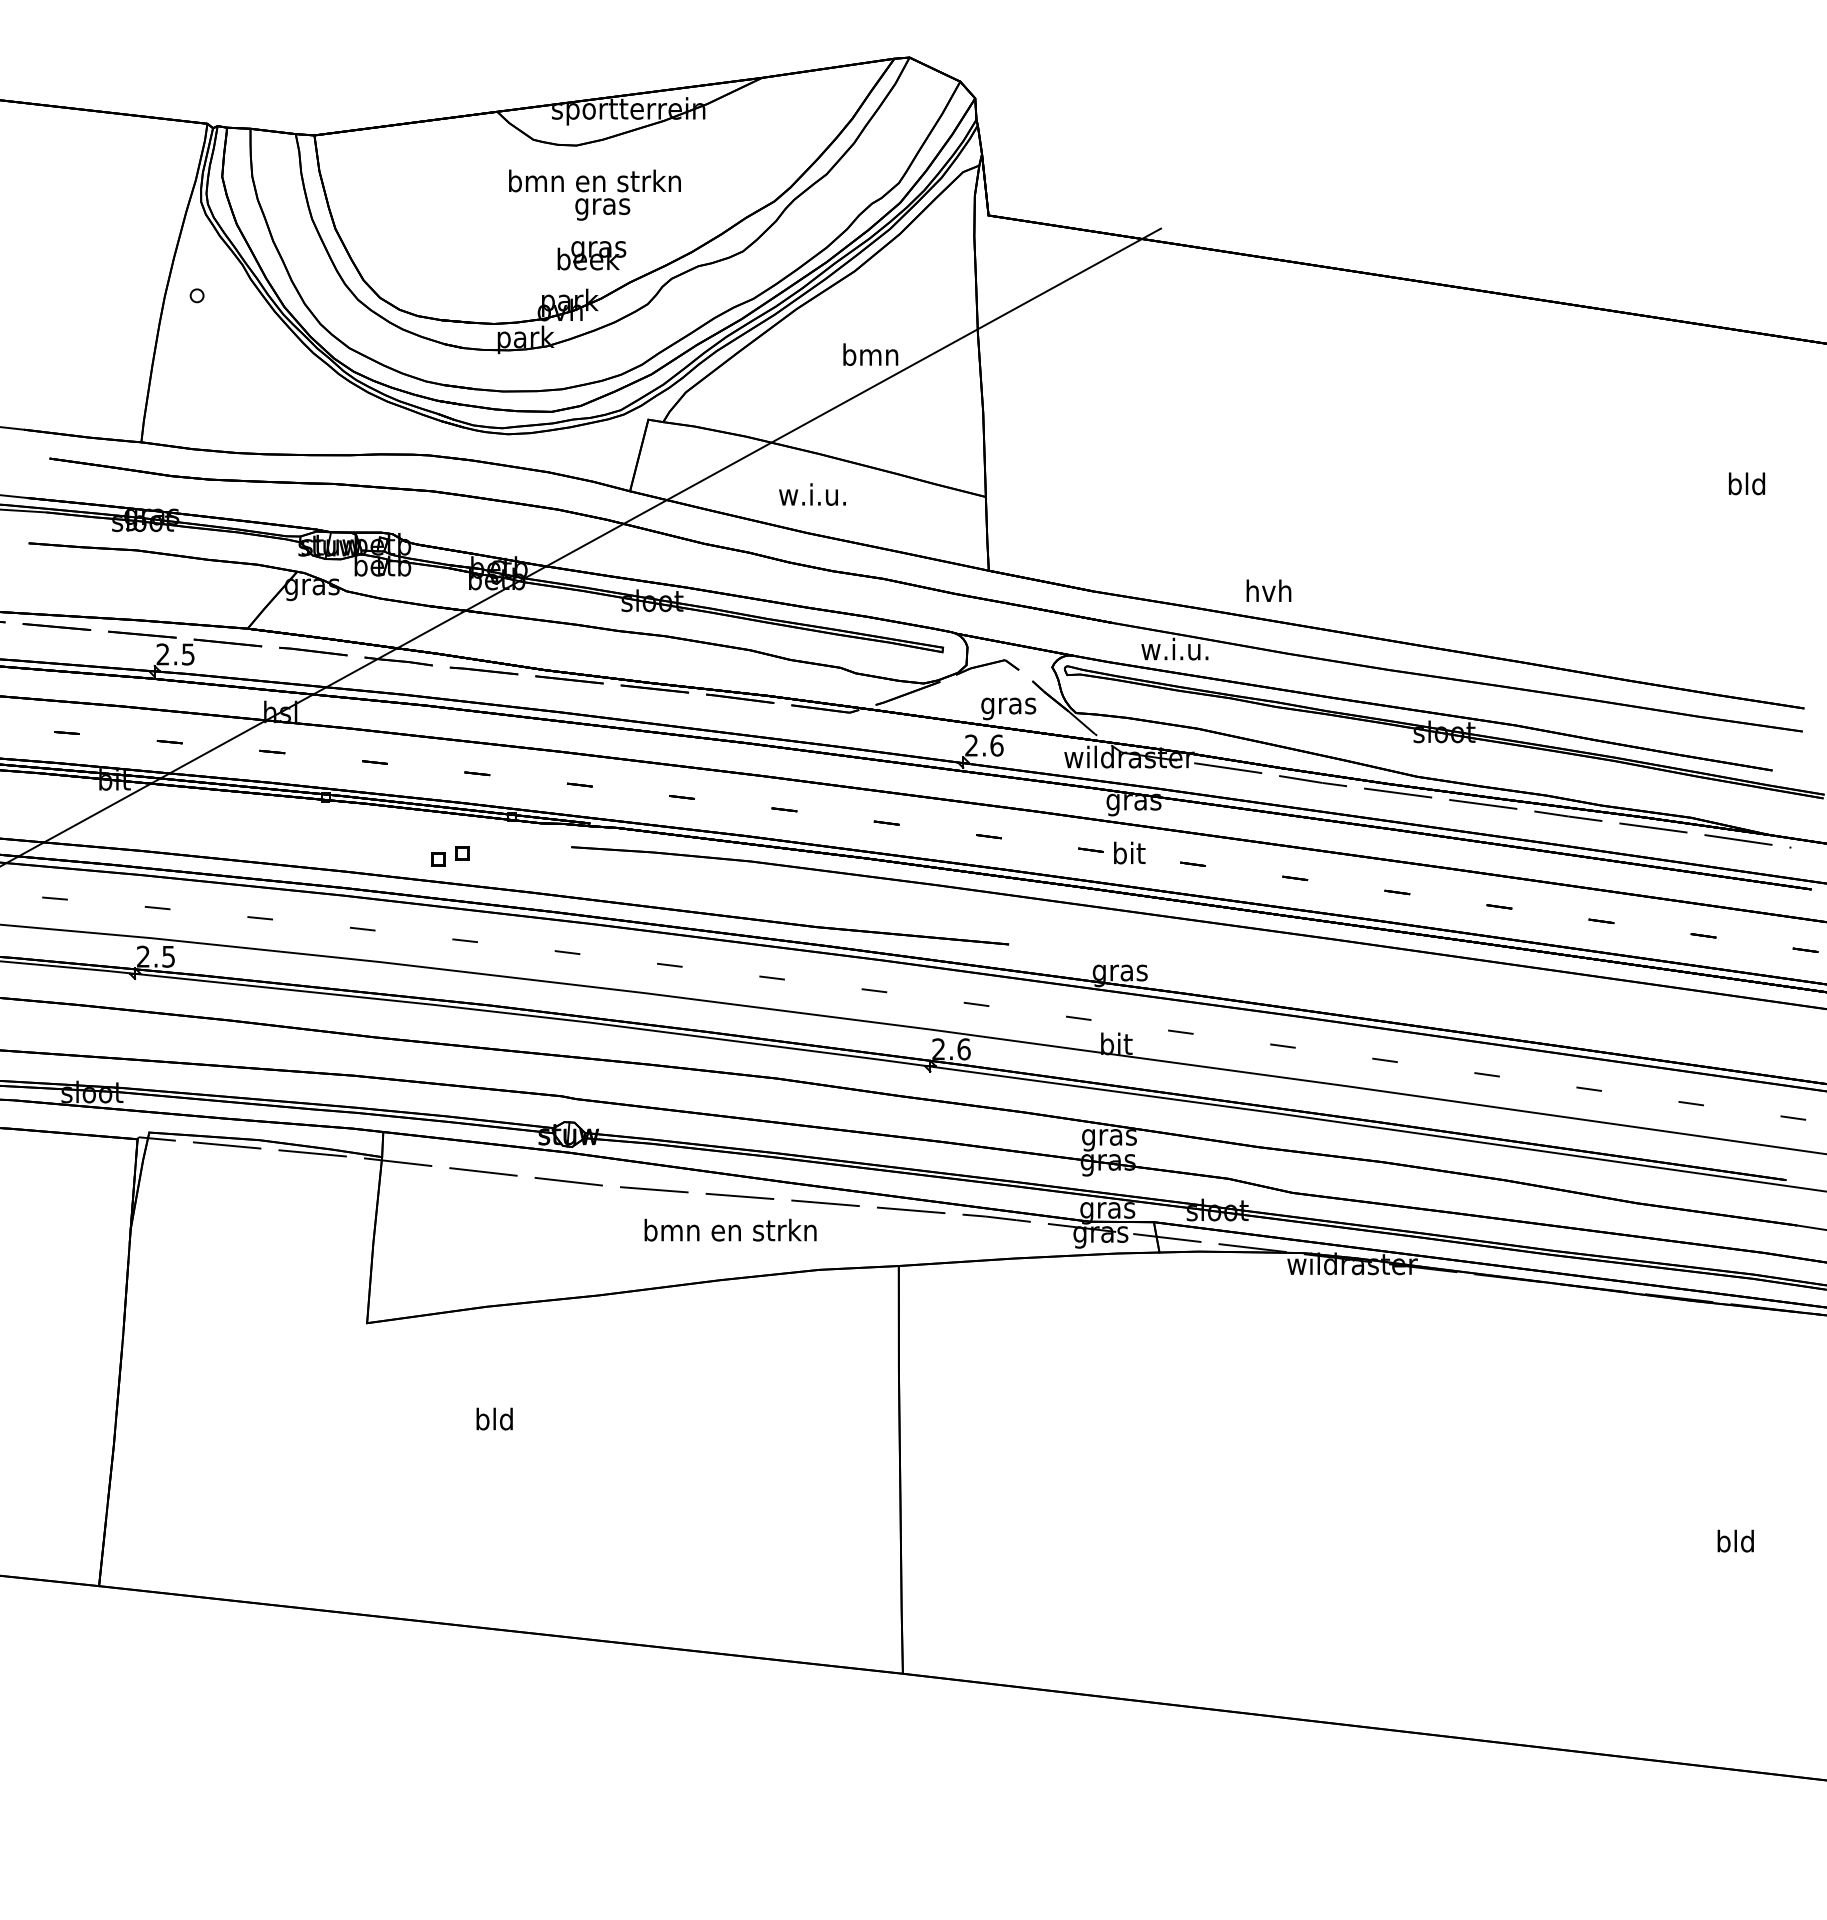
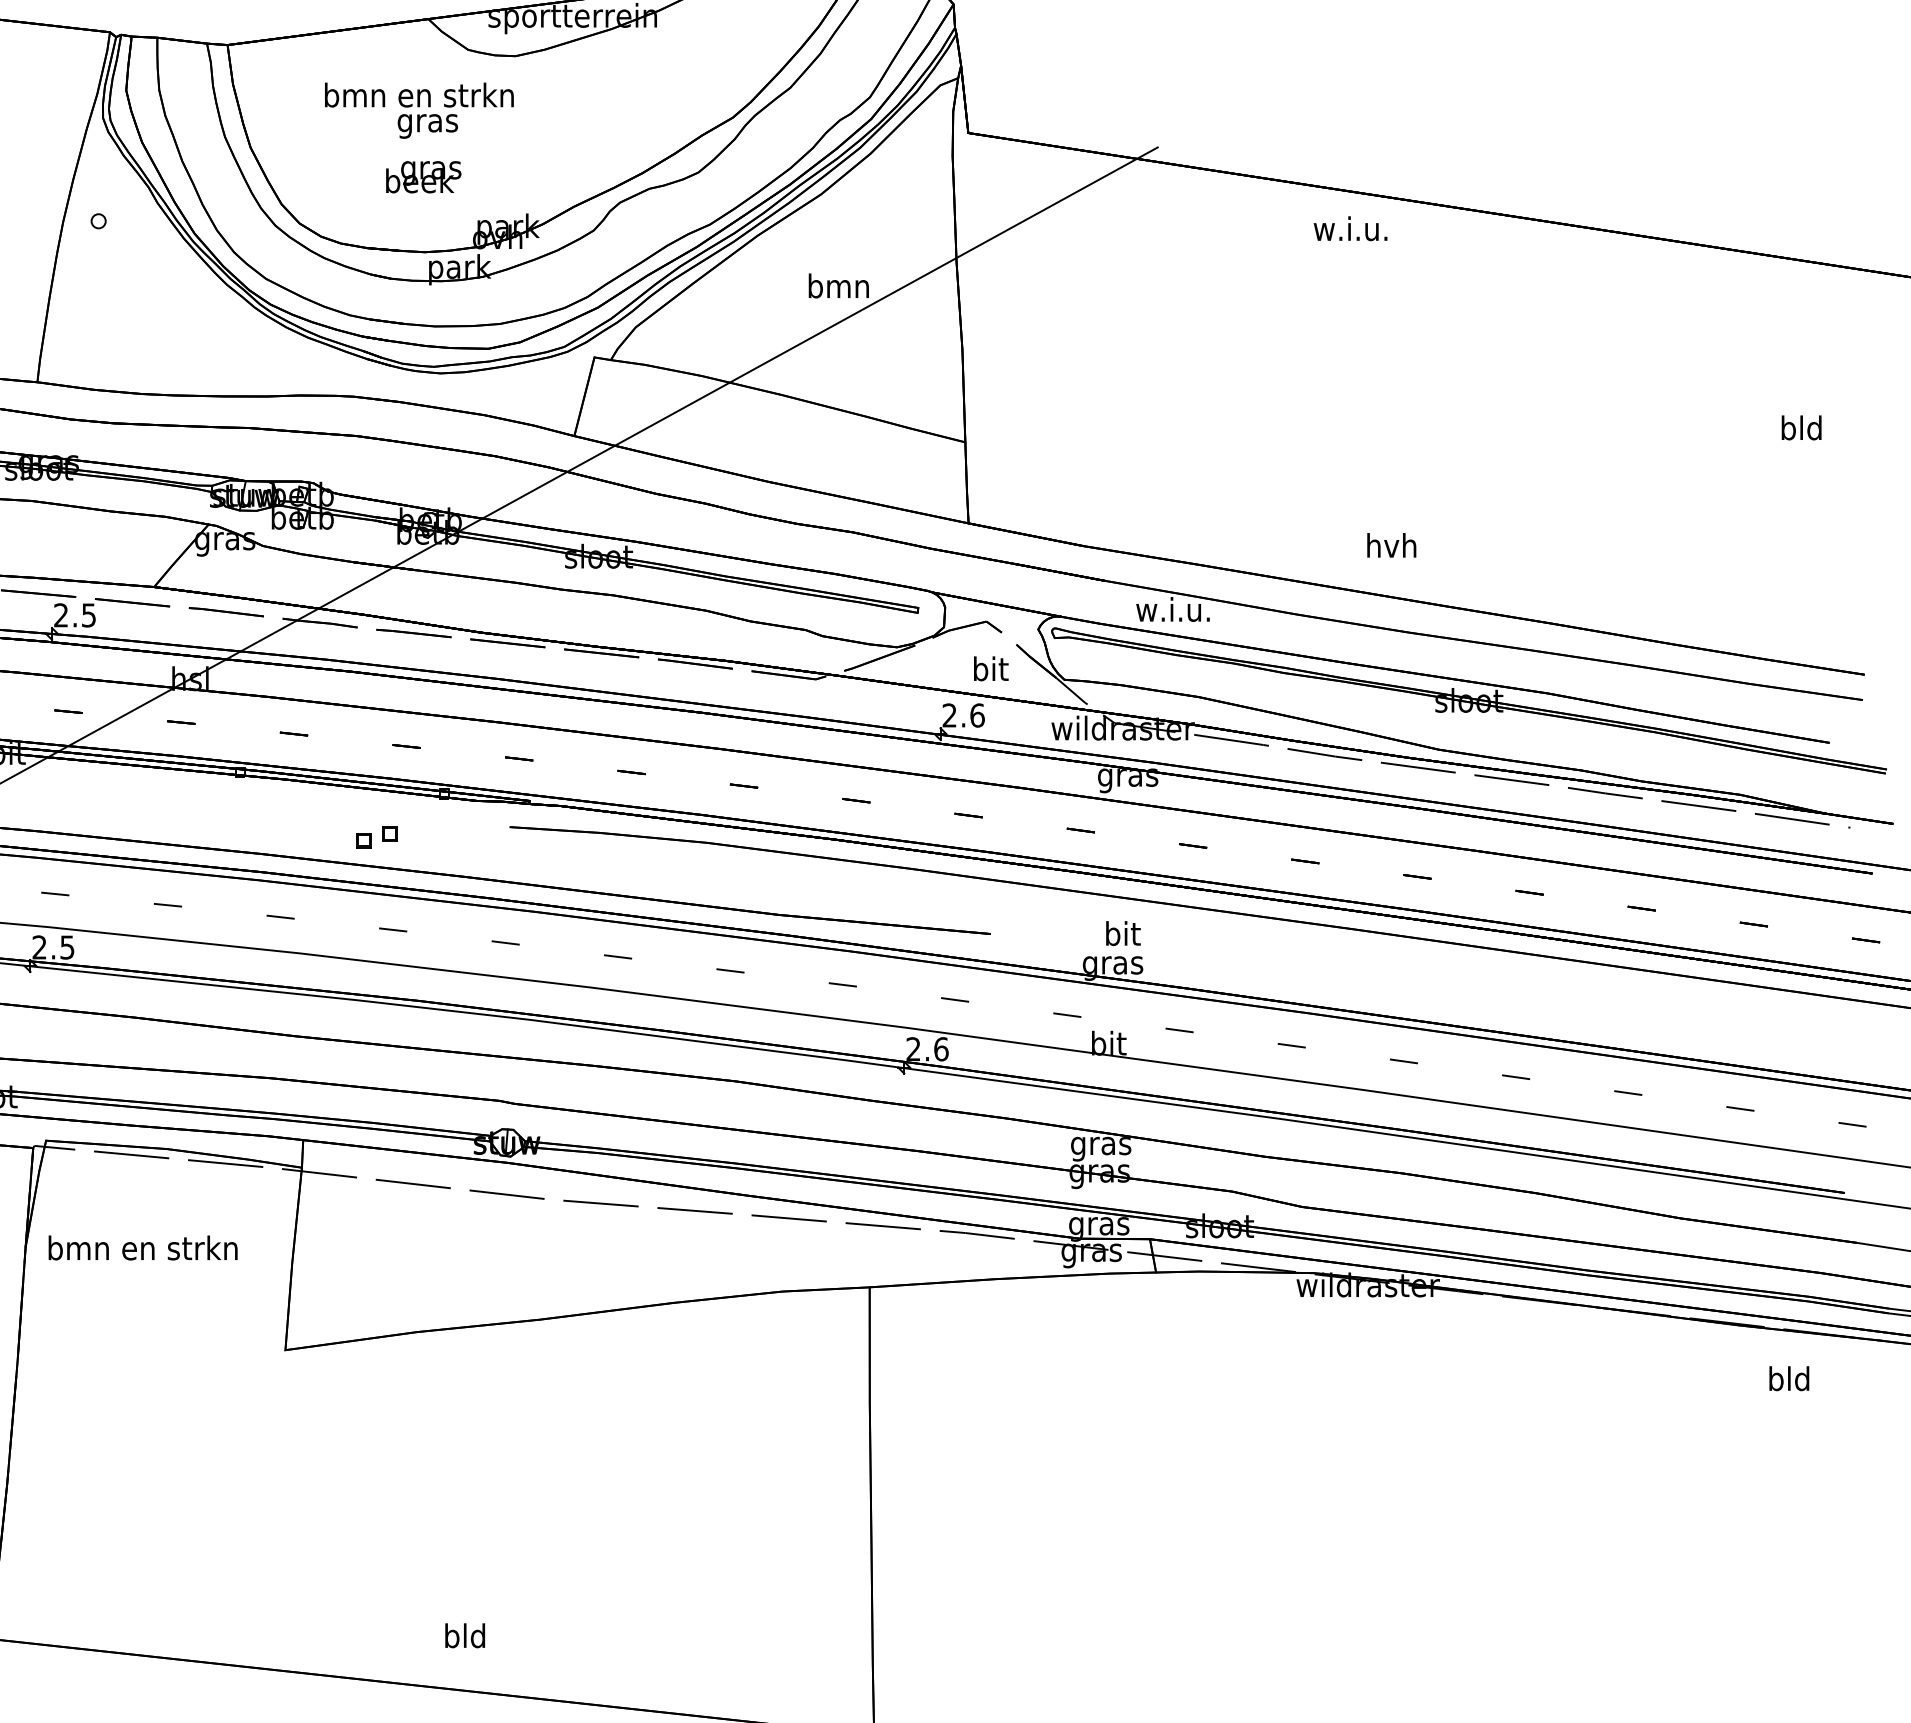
text: (594, 194) -> (418, 109), moved
text: (591, 255) -> (423, 176), moved
text: (812, 494) -> (1350, 228), moved
text: (1268, 590) -> (1391, 545), moved
text: (1008, 705) -> (990, 671), gras -> bit
text: (1129, 852) -> (1123, 932), moved
text: (730, 1229) -> (143, 1247), moved
text: (494, 1418) -> (464, 1635), moved
text: (1735, 1540) -> (1789, 1377), moved

